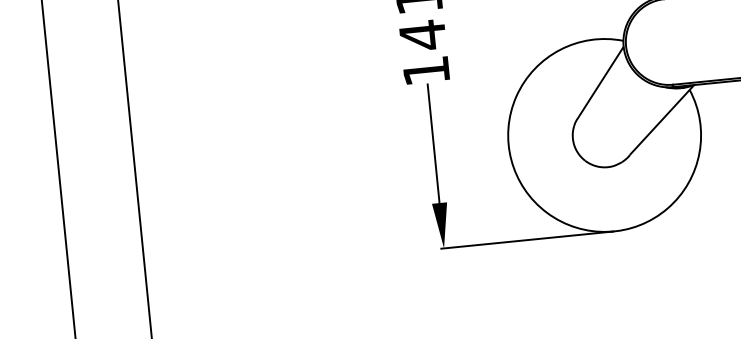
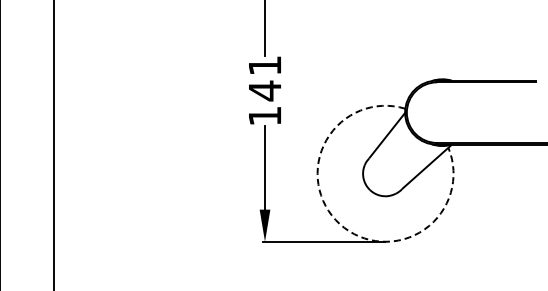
arc: (546, 213) -> (339, 224), solid -> dashed

